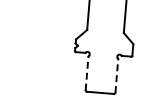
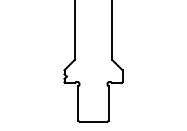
line: (87, 73) -> (78, 103), dashed -> solid
line: (116, 75) -> (108, 103), dashed -> solid

